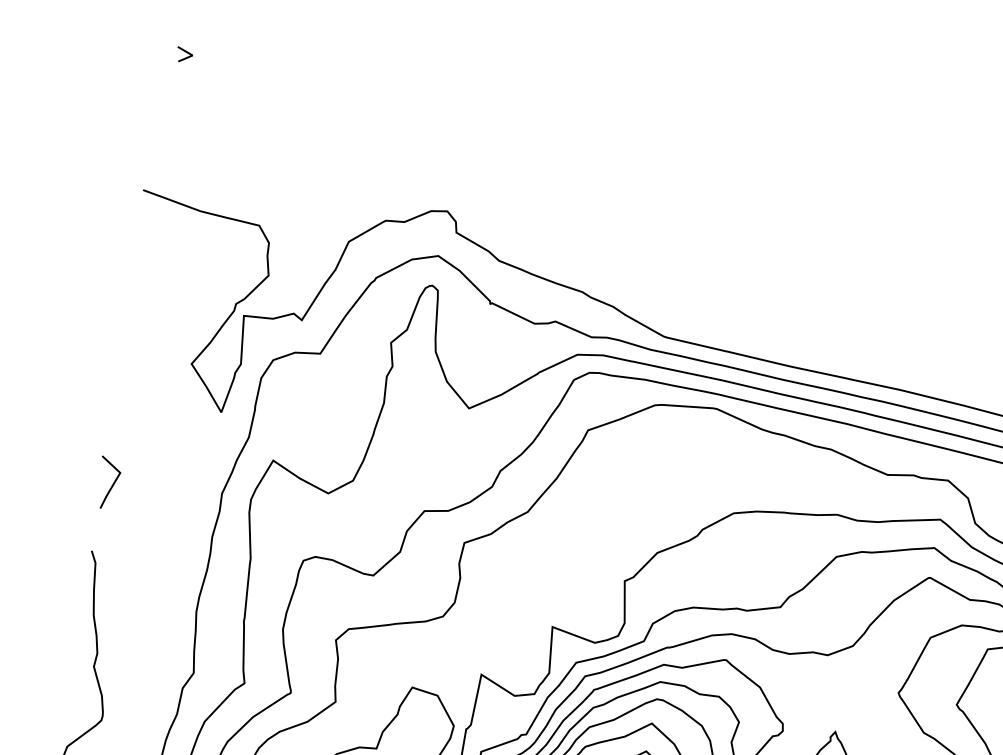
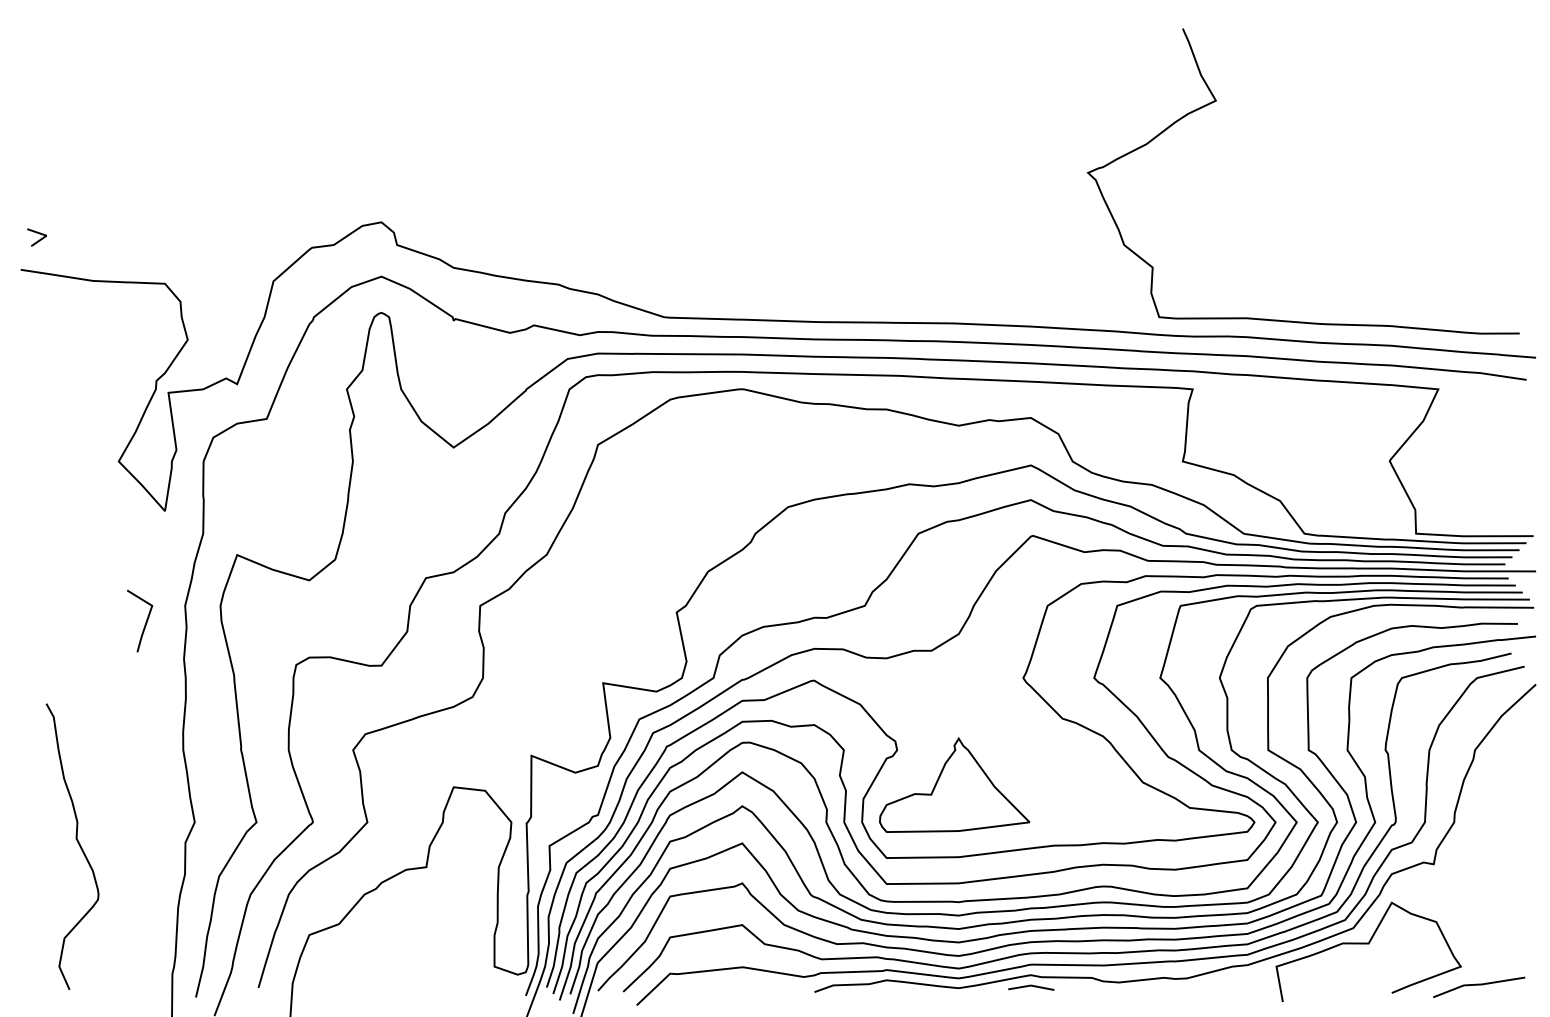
line: (184, 57) -> (37, 240), moved
line: (112, 484) -> (145, 621), moved

